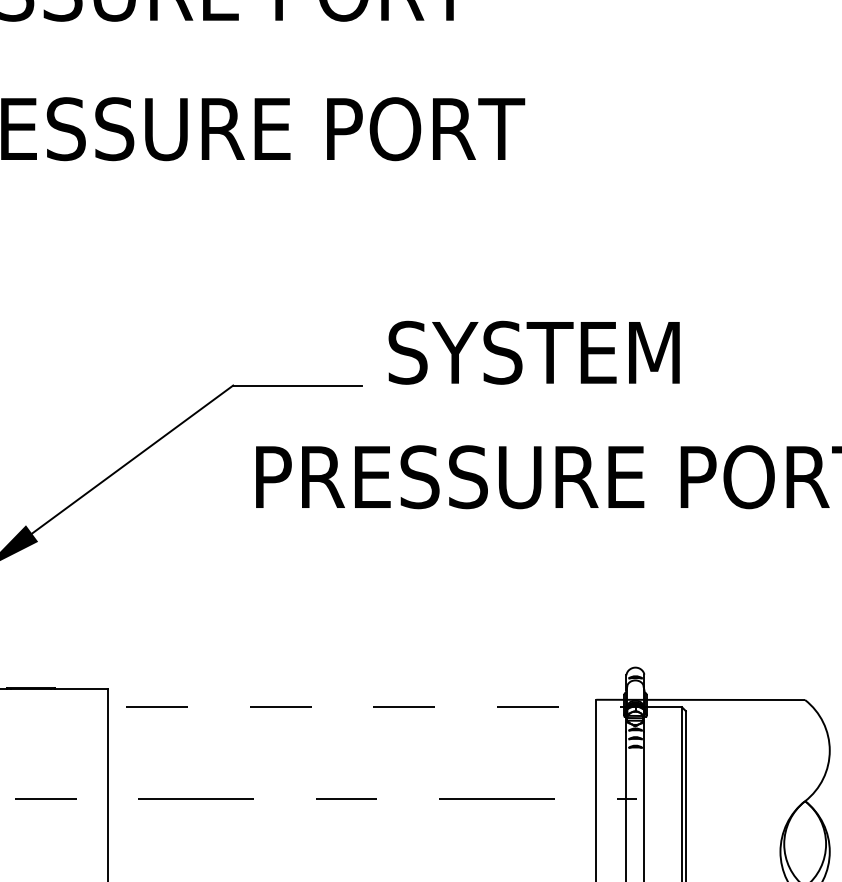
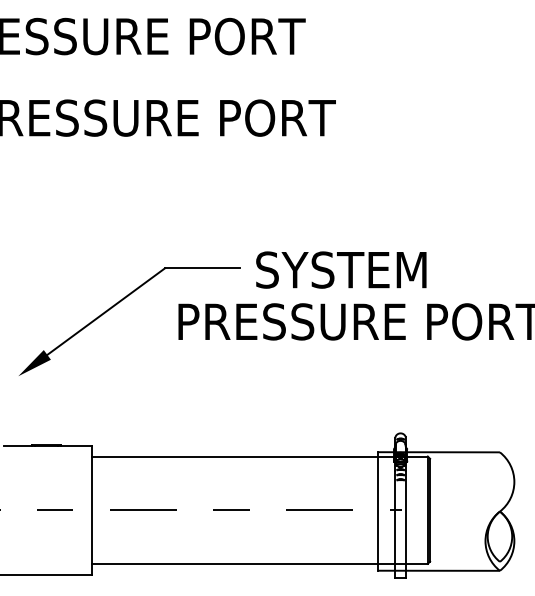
text: (534, 351) -> (341, 269), moved
line: (394, 707) -> (259, 456), dashed -> solid

